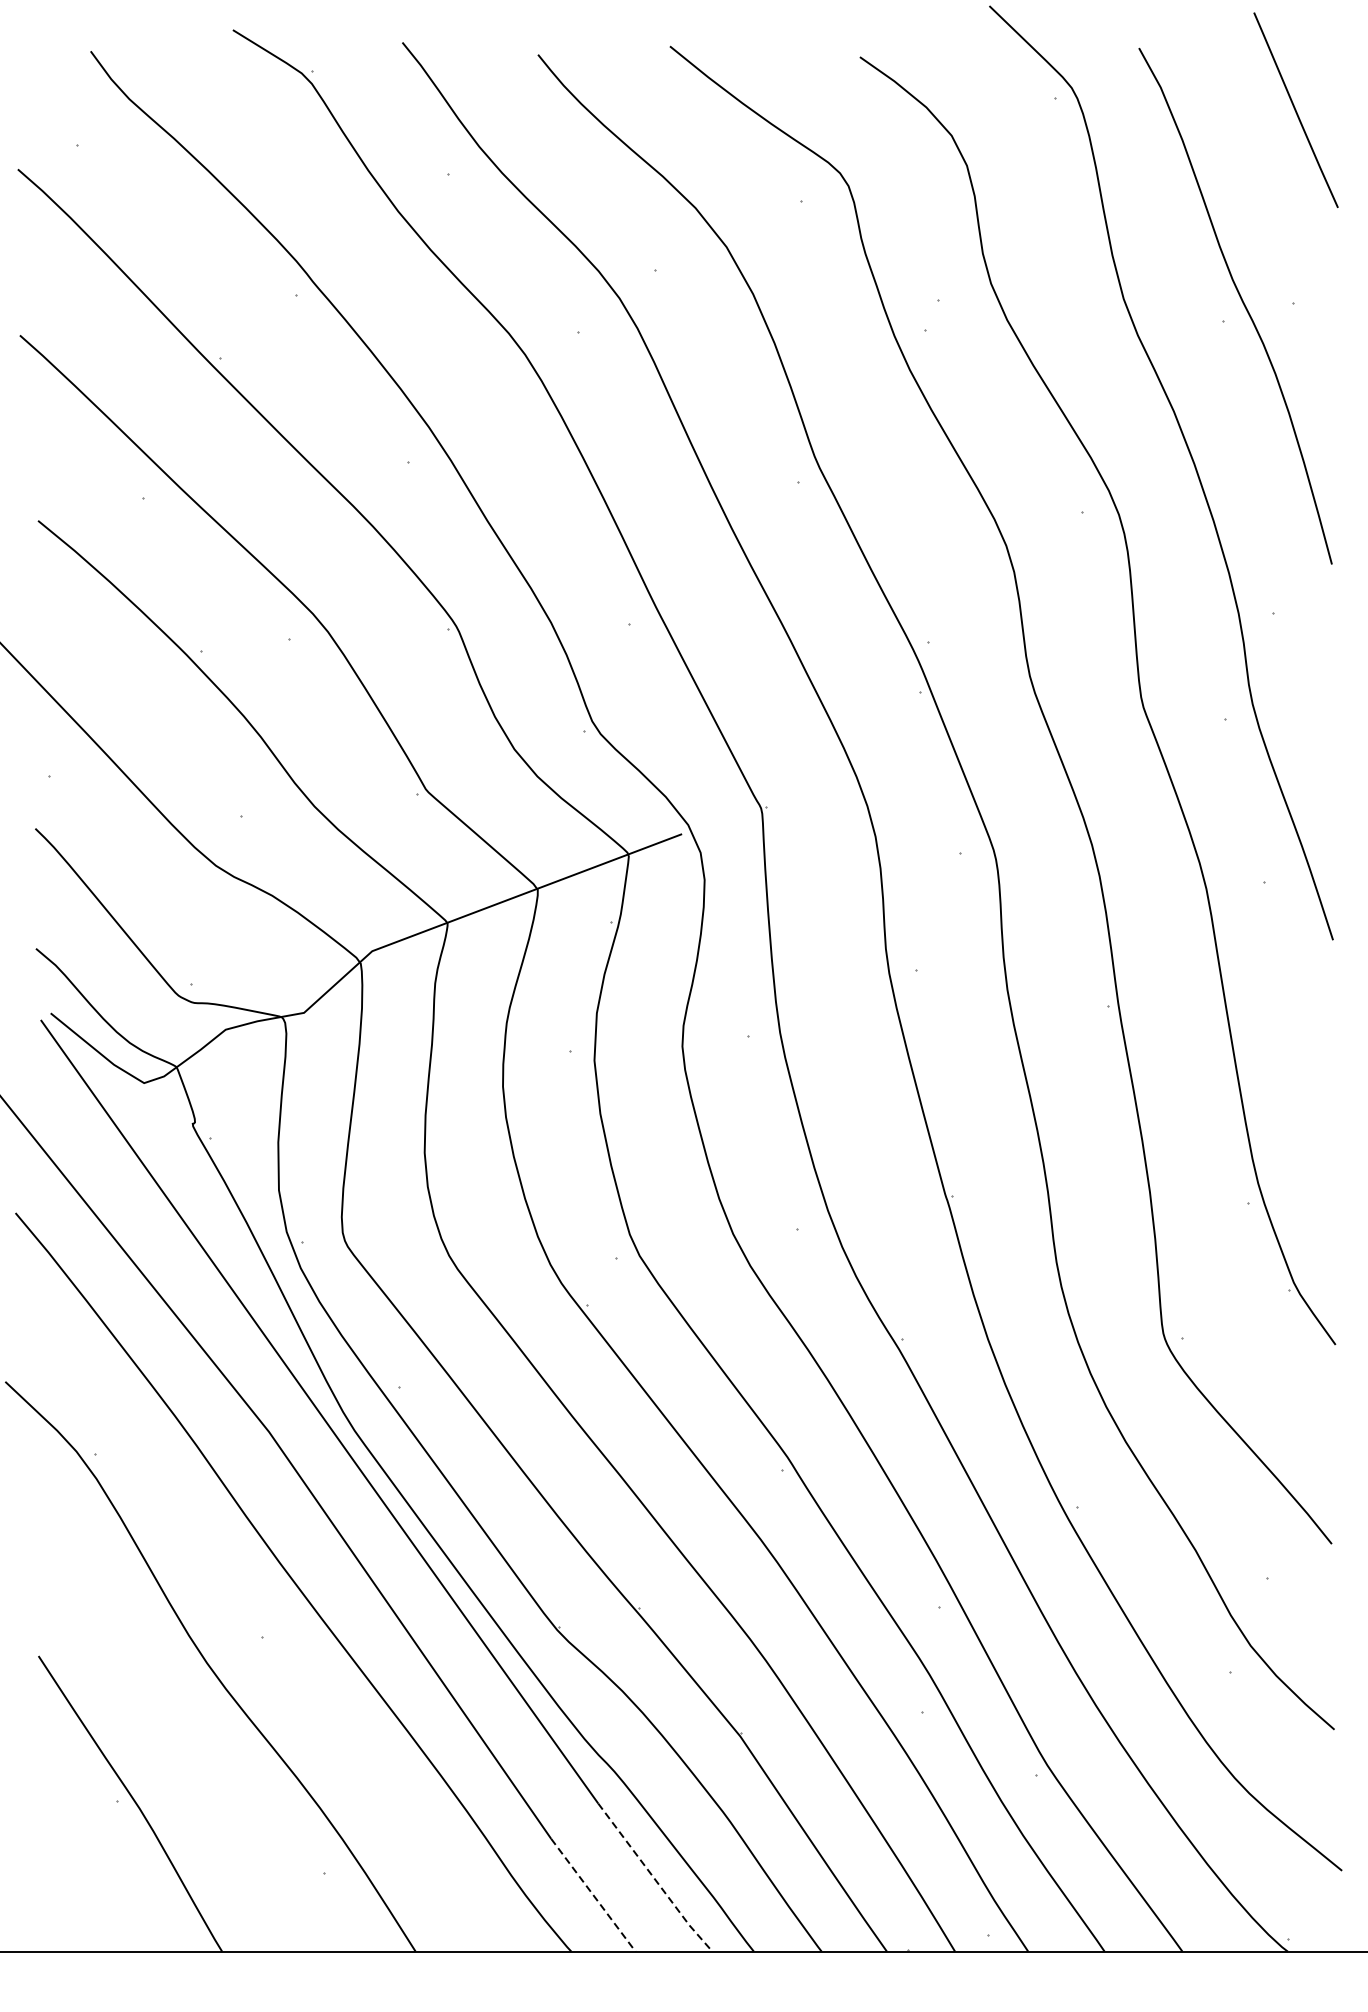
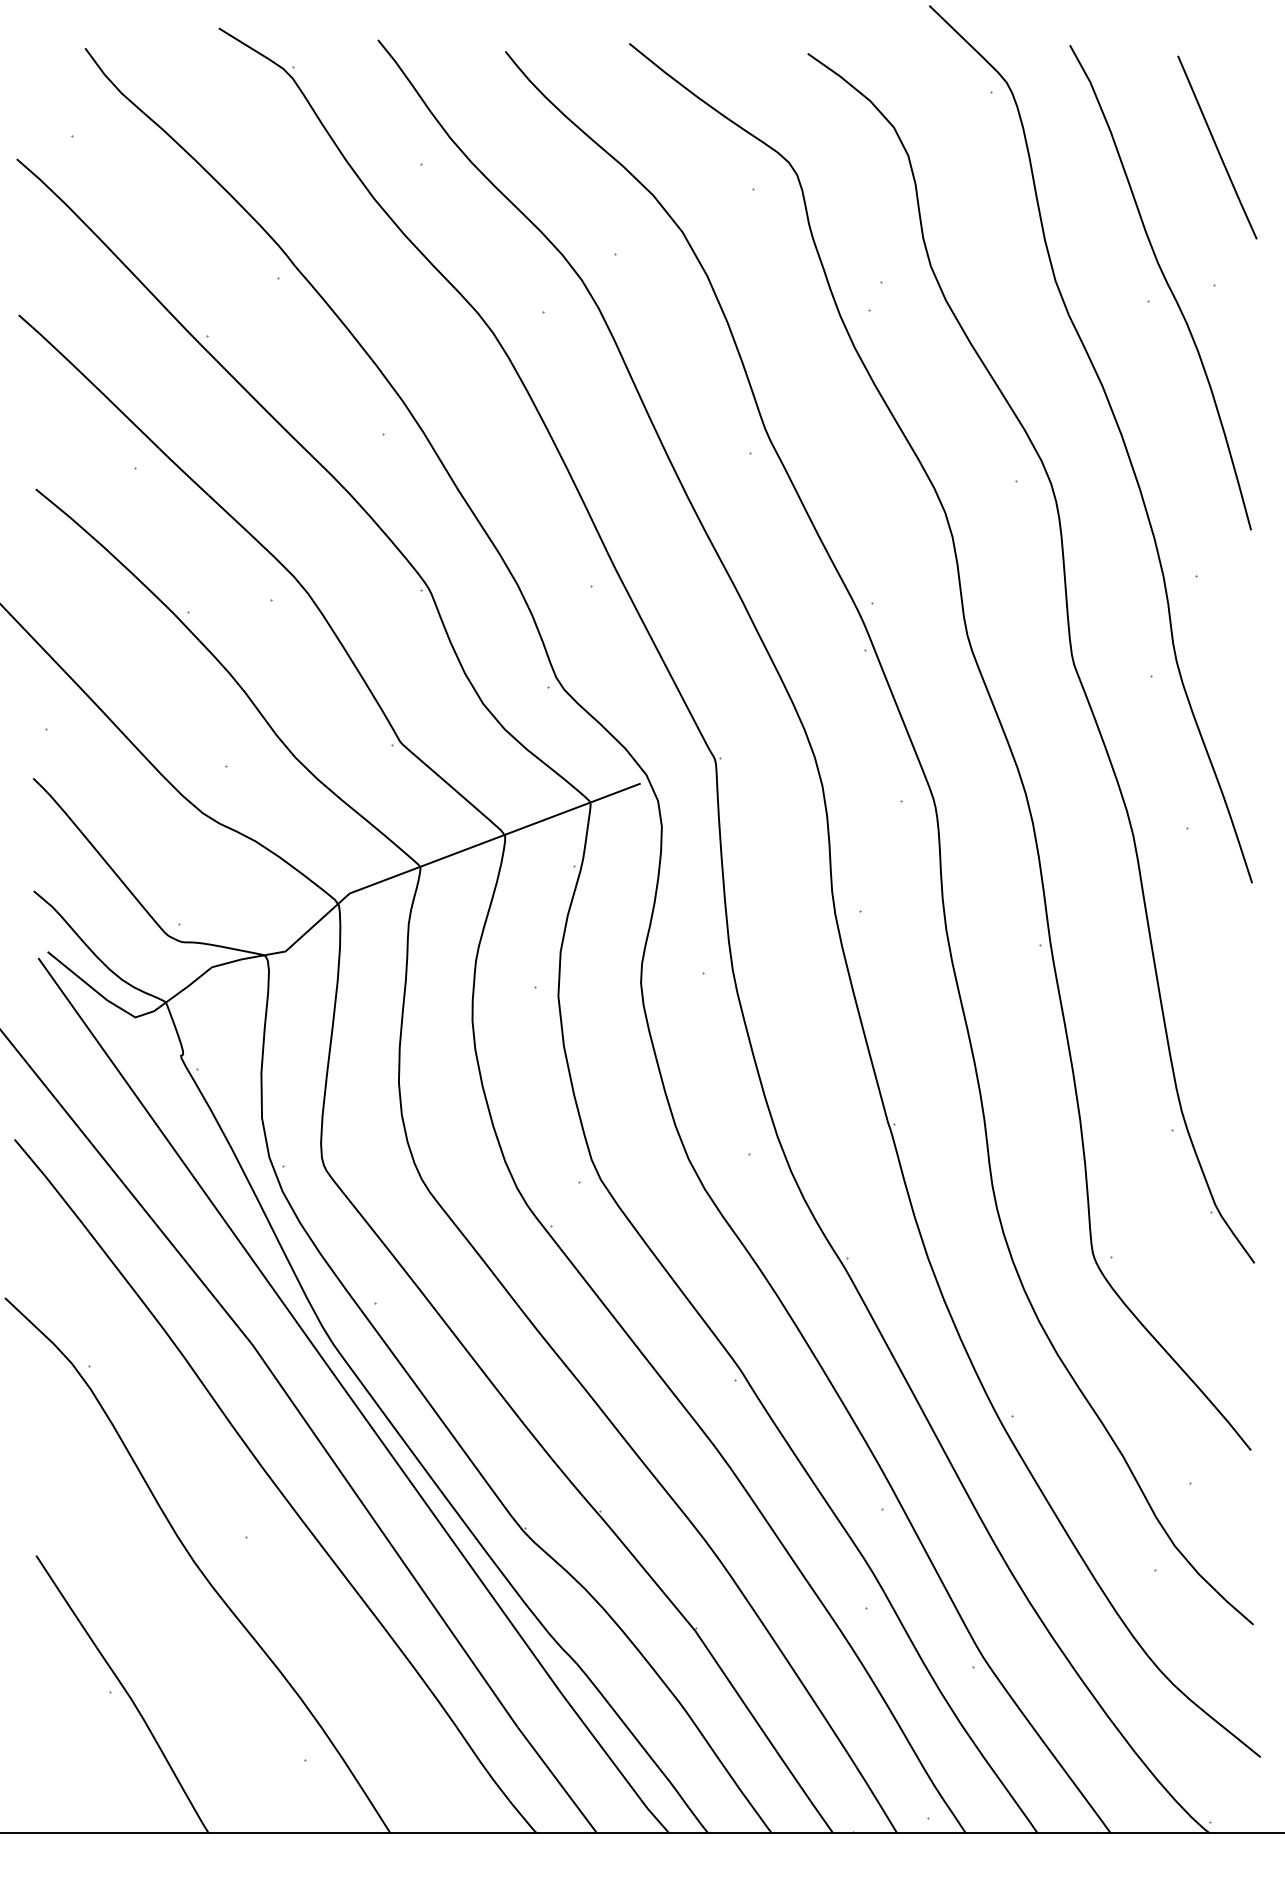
line: (1296, 110) -> (1217, 147), moved
line: (654, 1878) -> (614, 1764), dashed -> solid
line: (593, 1895) -> (557, 1780), dashed -> solid

